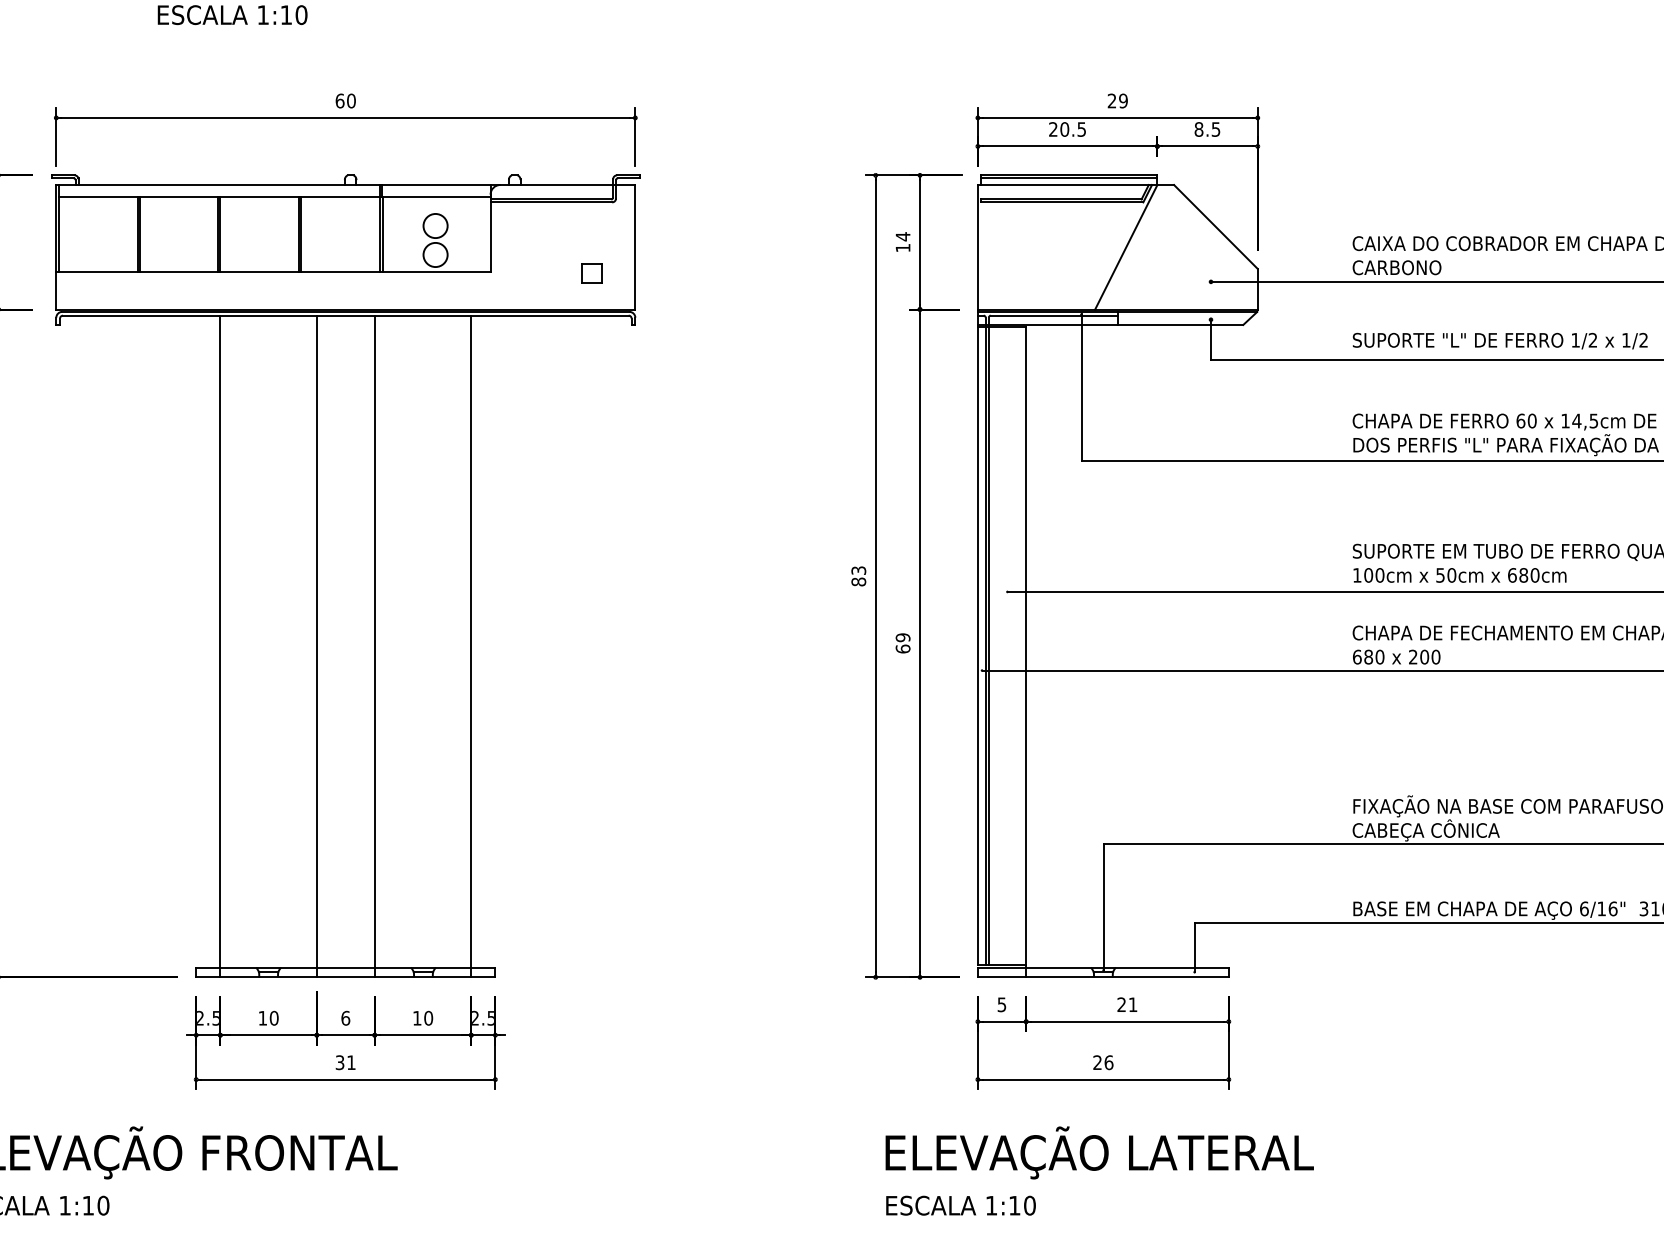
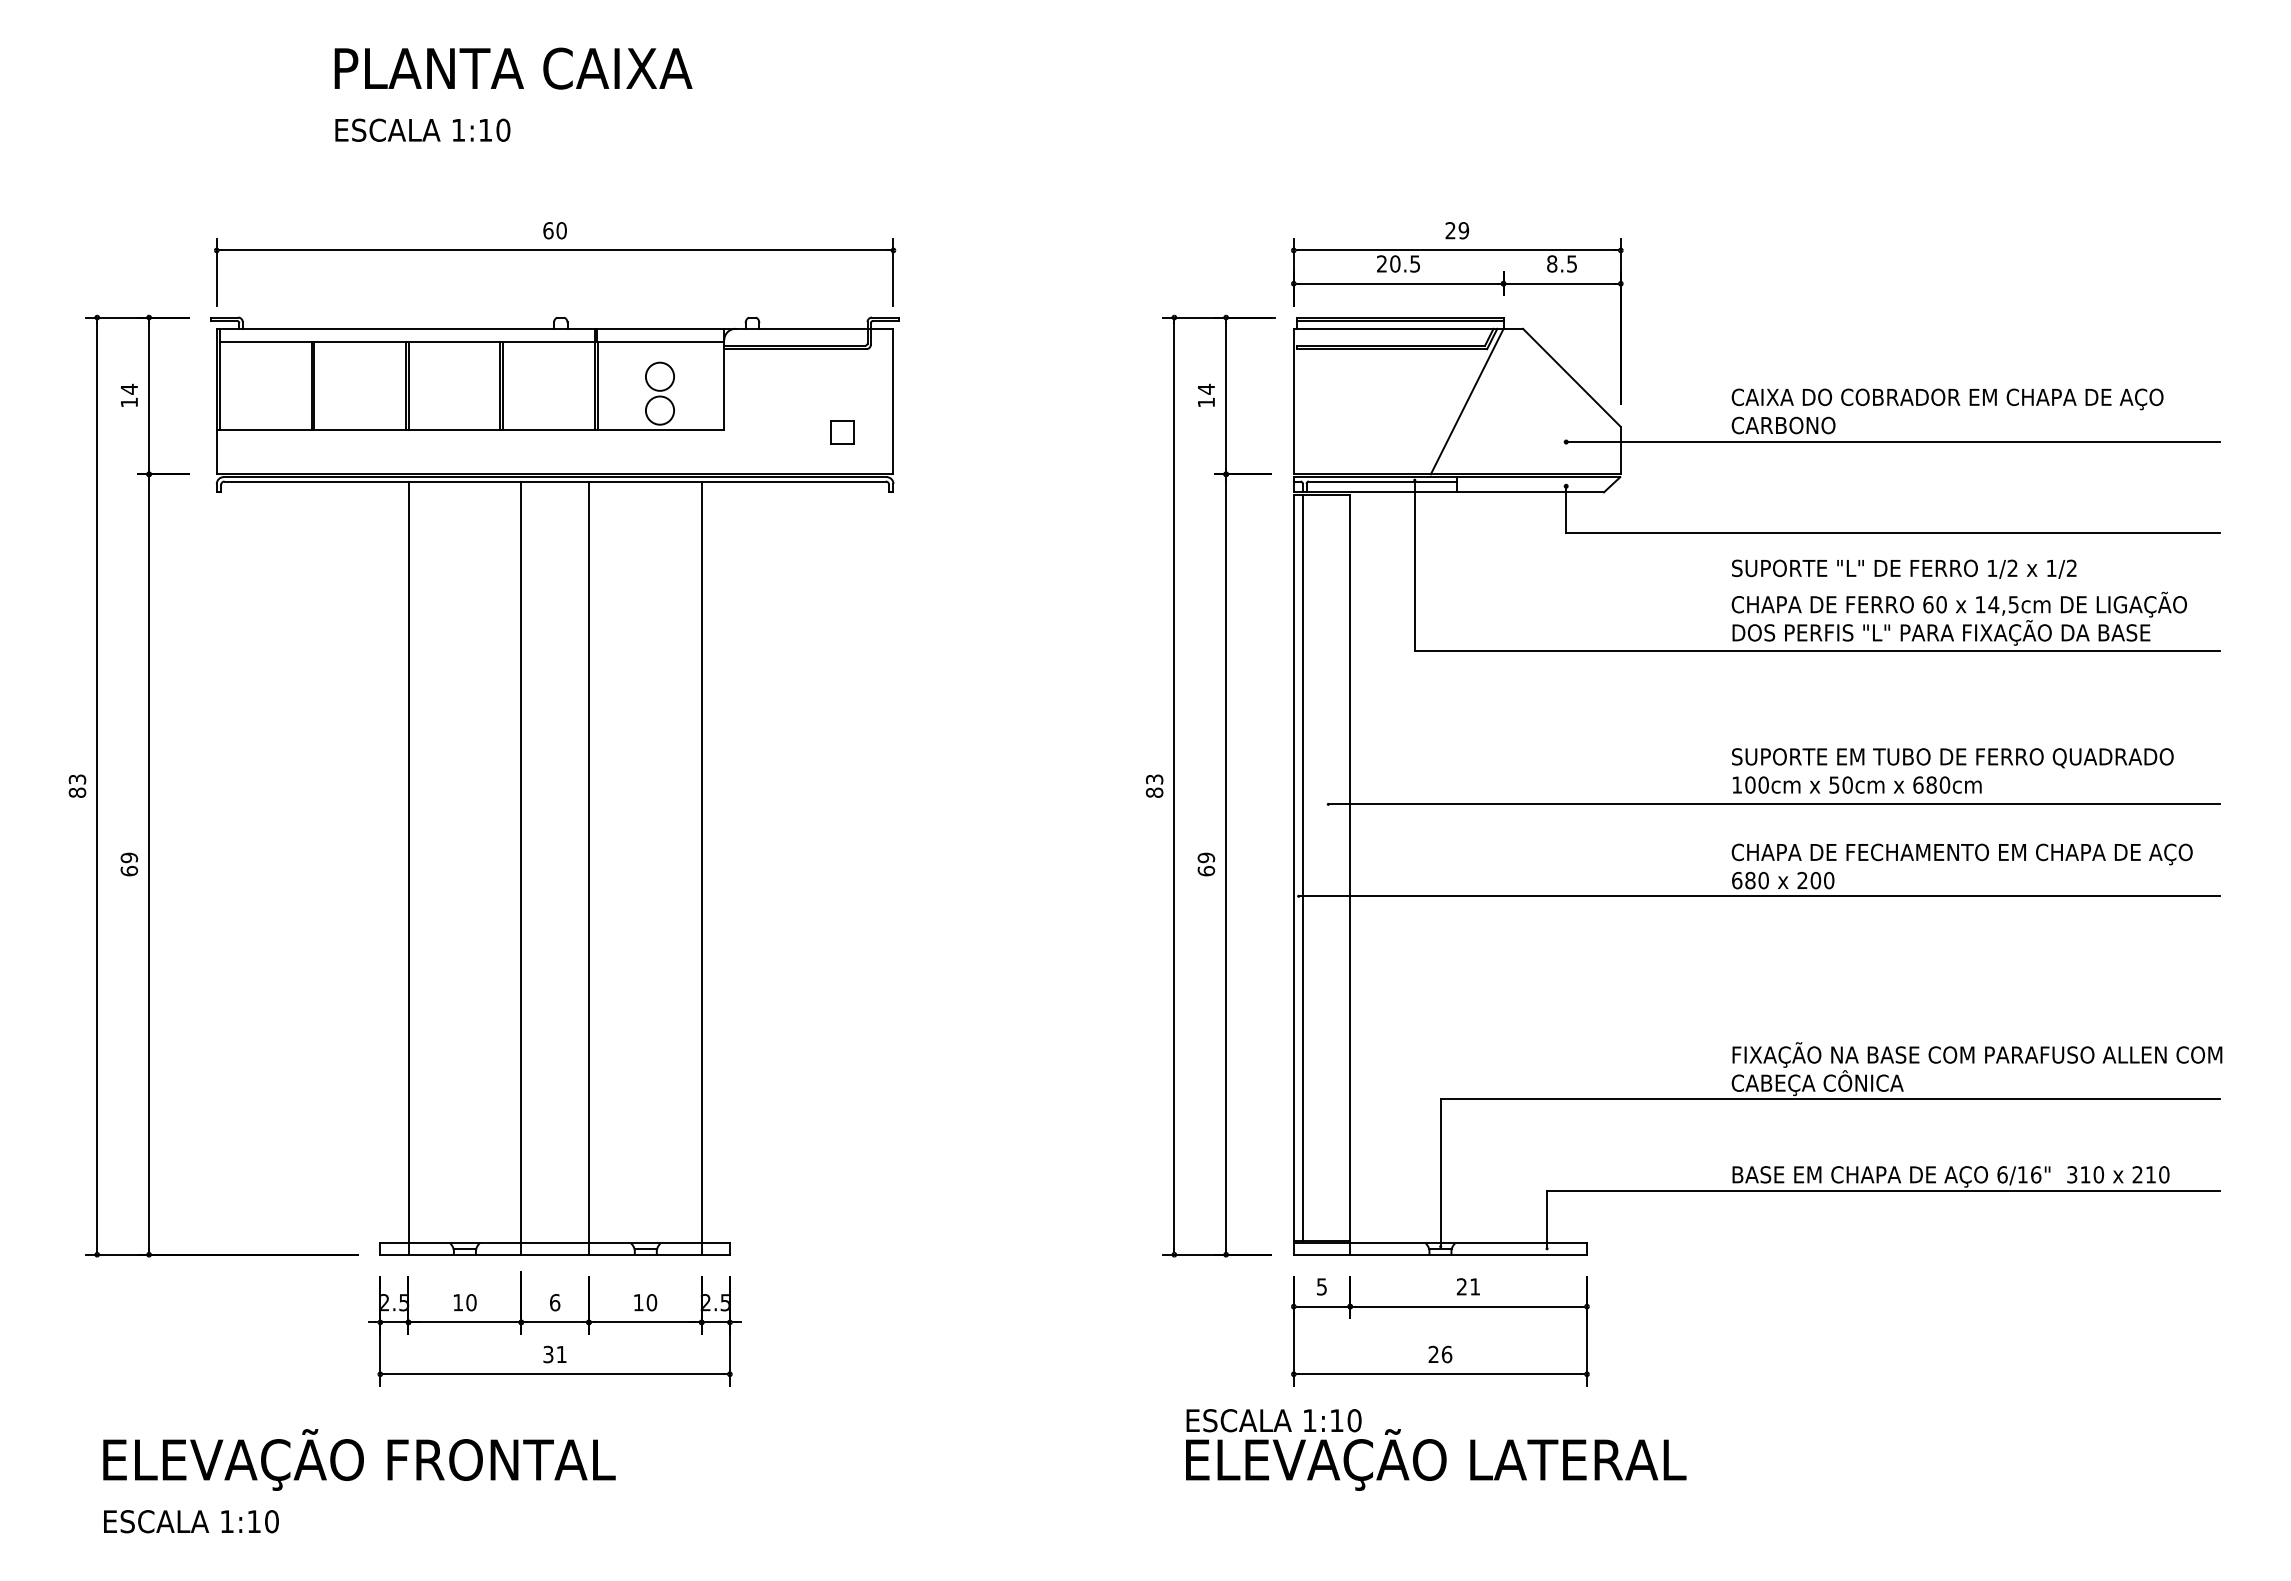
text: (1500, 340) -> (1904, 568), moved
line: (988, 645) -> (1306, 867), removed
text: (960, 1205) -> (1273, 1420), moved

